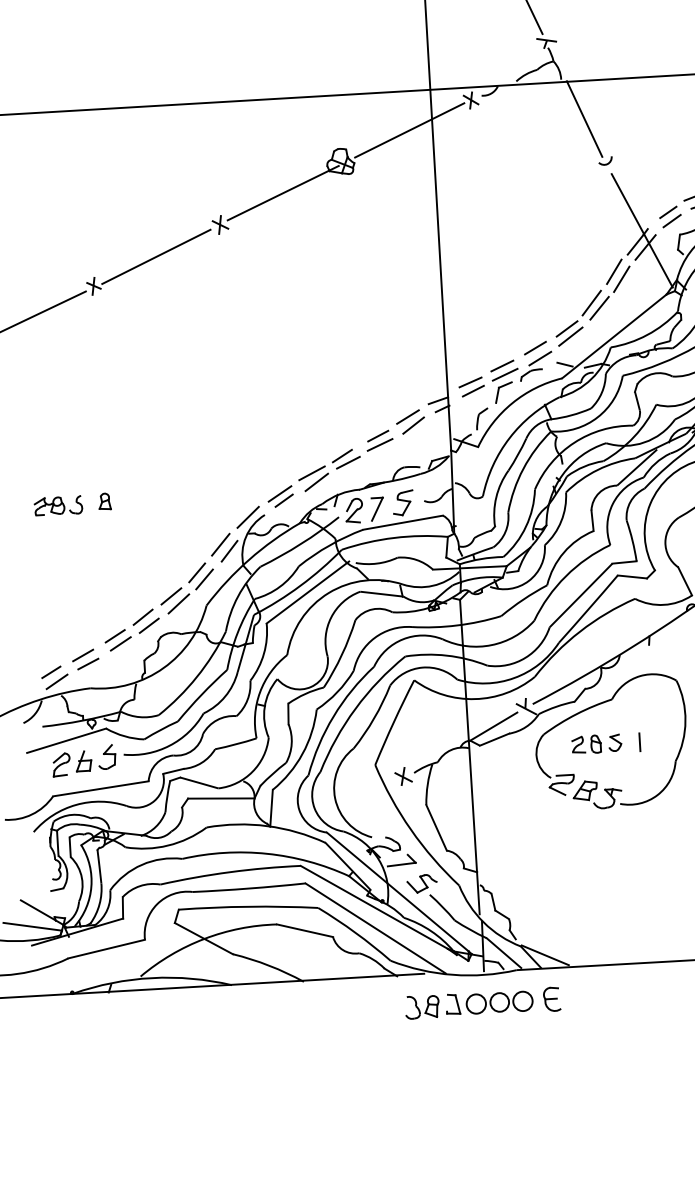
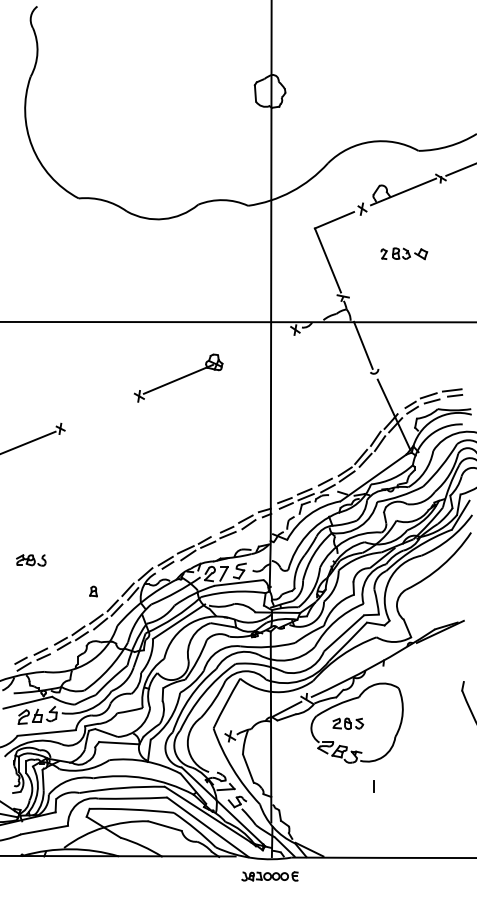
line: (410, 129) -> (257, 345), removed
line: (156, 255) -> (99, 412), removed
part: (104, 501) -> (93, 591), moved
line: (638, 742) -> (373, 786), moved
part: (481, 1003) -> (269, 876), size x0.6

